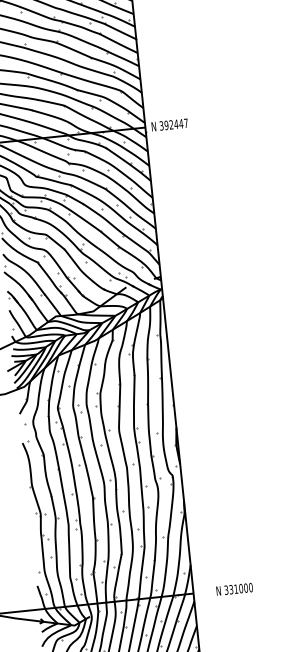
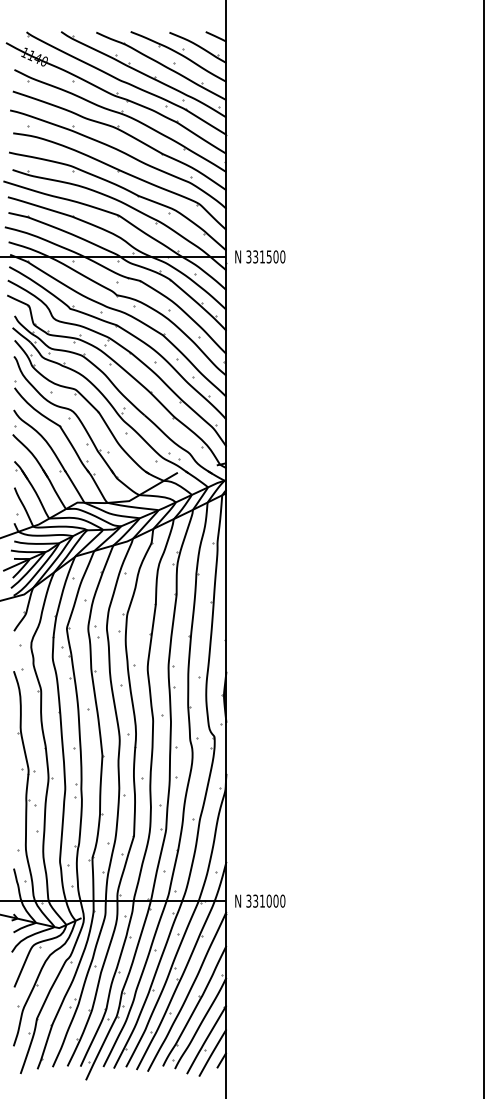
text: (176, 124) -> (269, 256), 392447 -> 331500
text: (234, 588) -> (260, 900), moved

